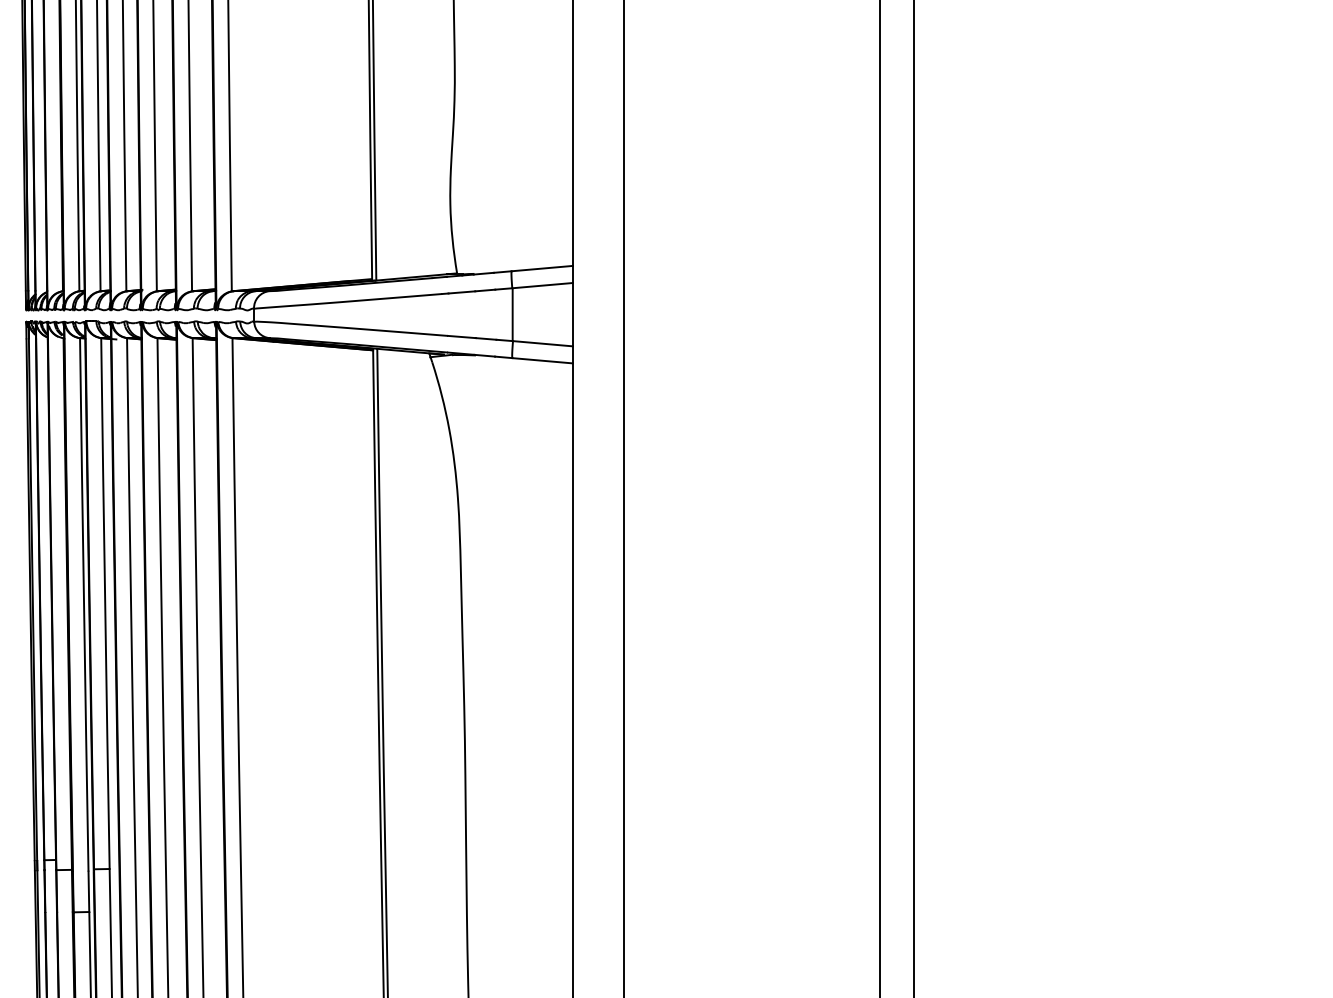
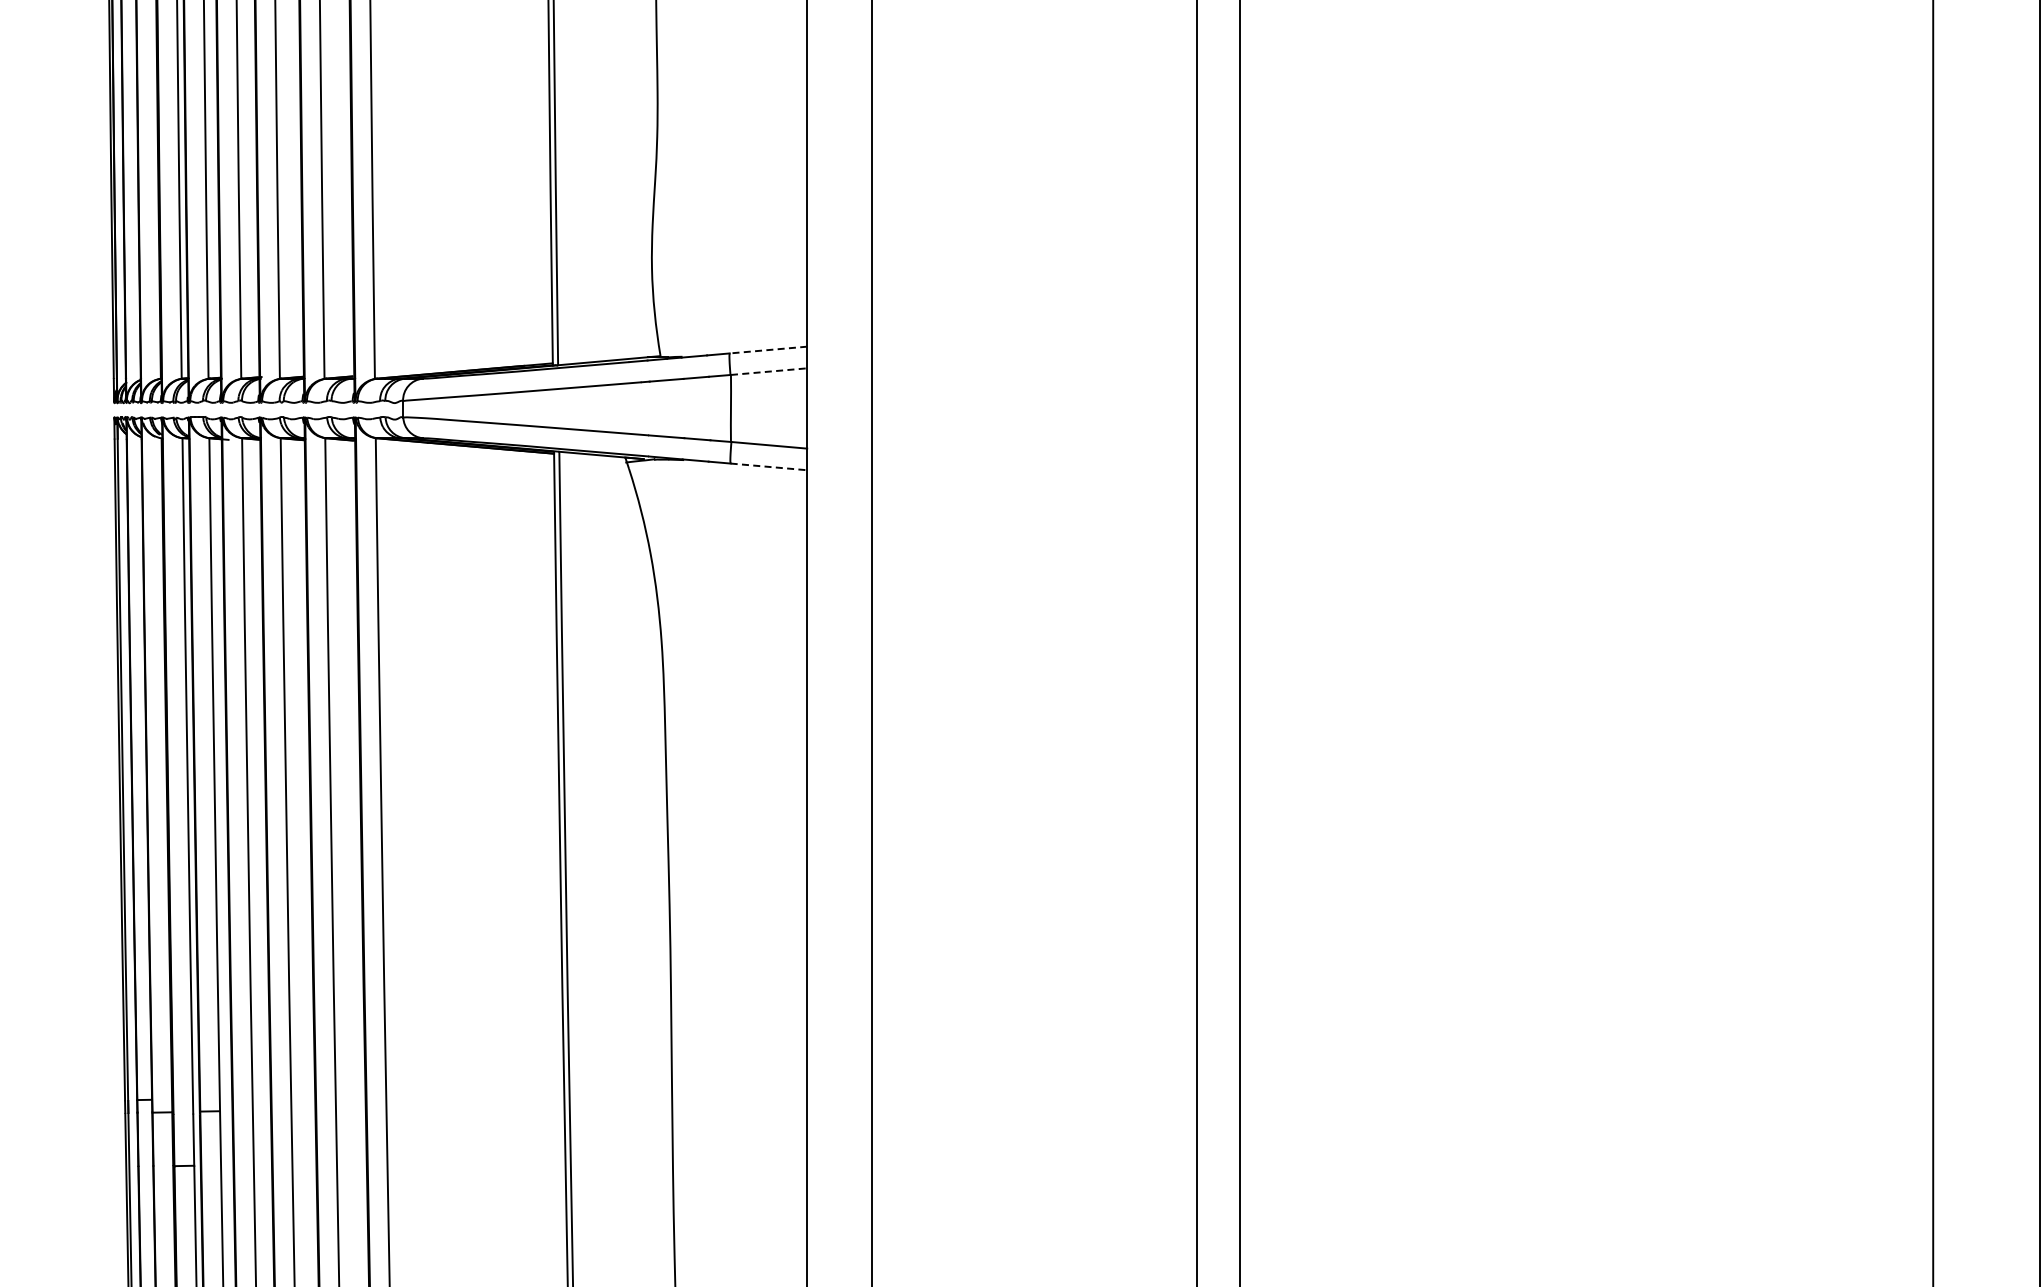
line: (542, 268) -> (768, 350), solid -> dashed
line: (543, 285) -> (769, 371), solid -> dashed
line: (543, 360) -> (769, 466), solid -> dashed

